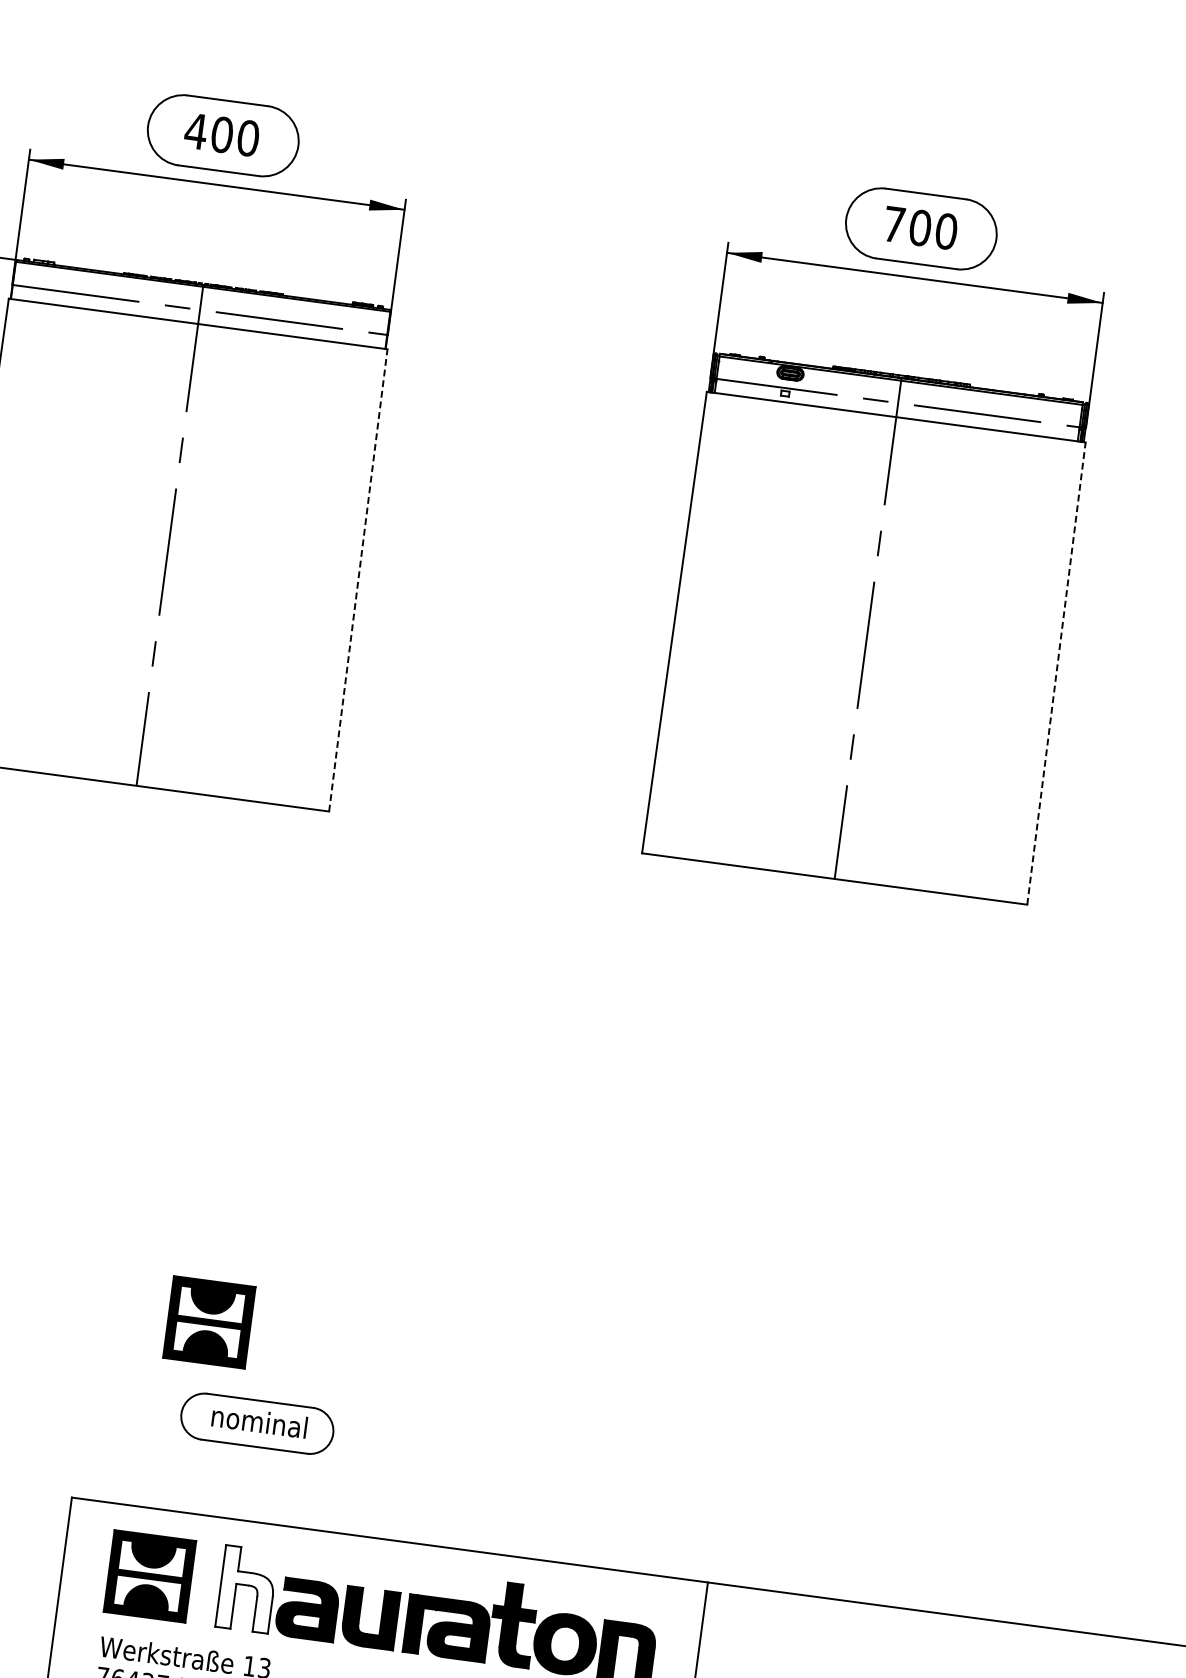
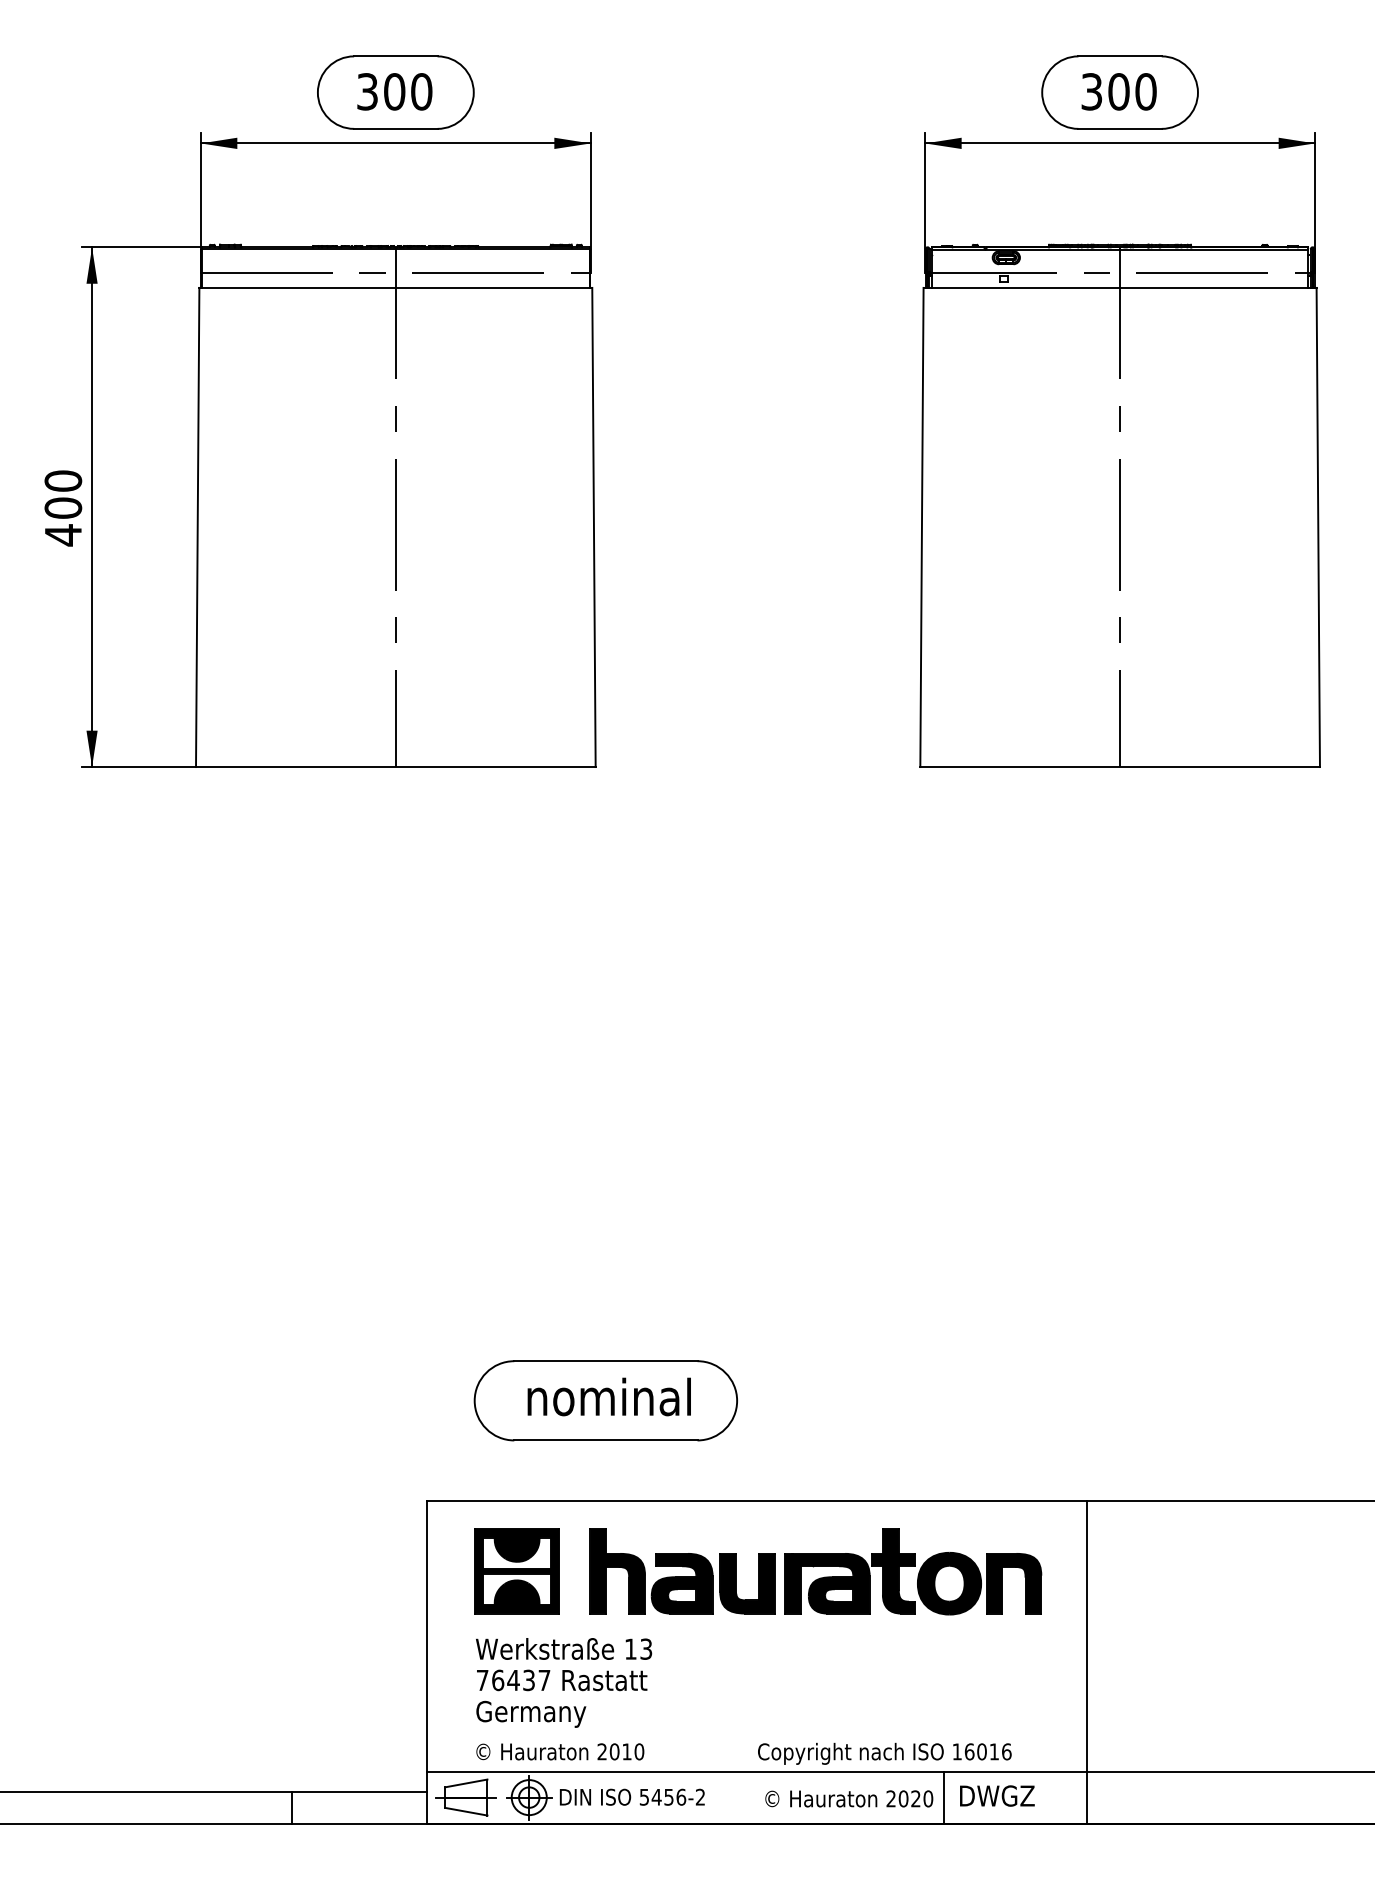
text: (196, 131) -> (367, 91), 400 -> 300
text: (893, 224) -> (1091, 91), 700 -> 300
line: (357, 580) -> (593, 527), dashed -> solid
line: (1056, 673) -> (1318, 527), dashed -> solid
part: (208, 1322) -> (542, 1304), removed
part: (257, 1423) -> (605, 1400), size x1.67
fill: (246, 1588) -> (617, 1570), added

